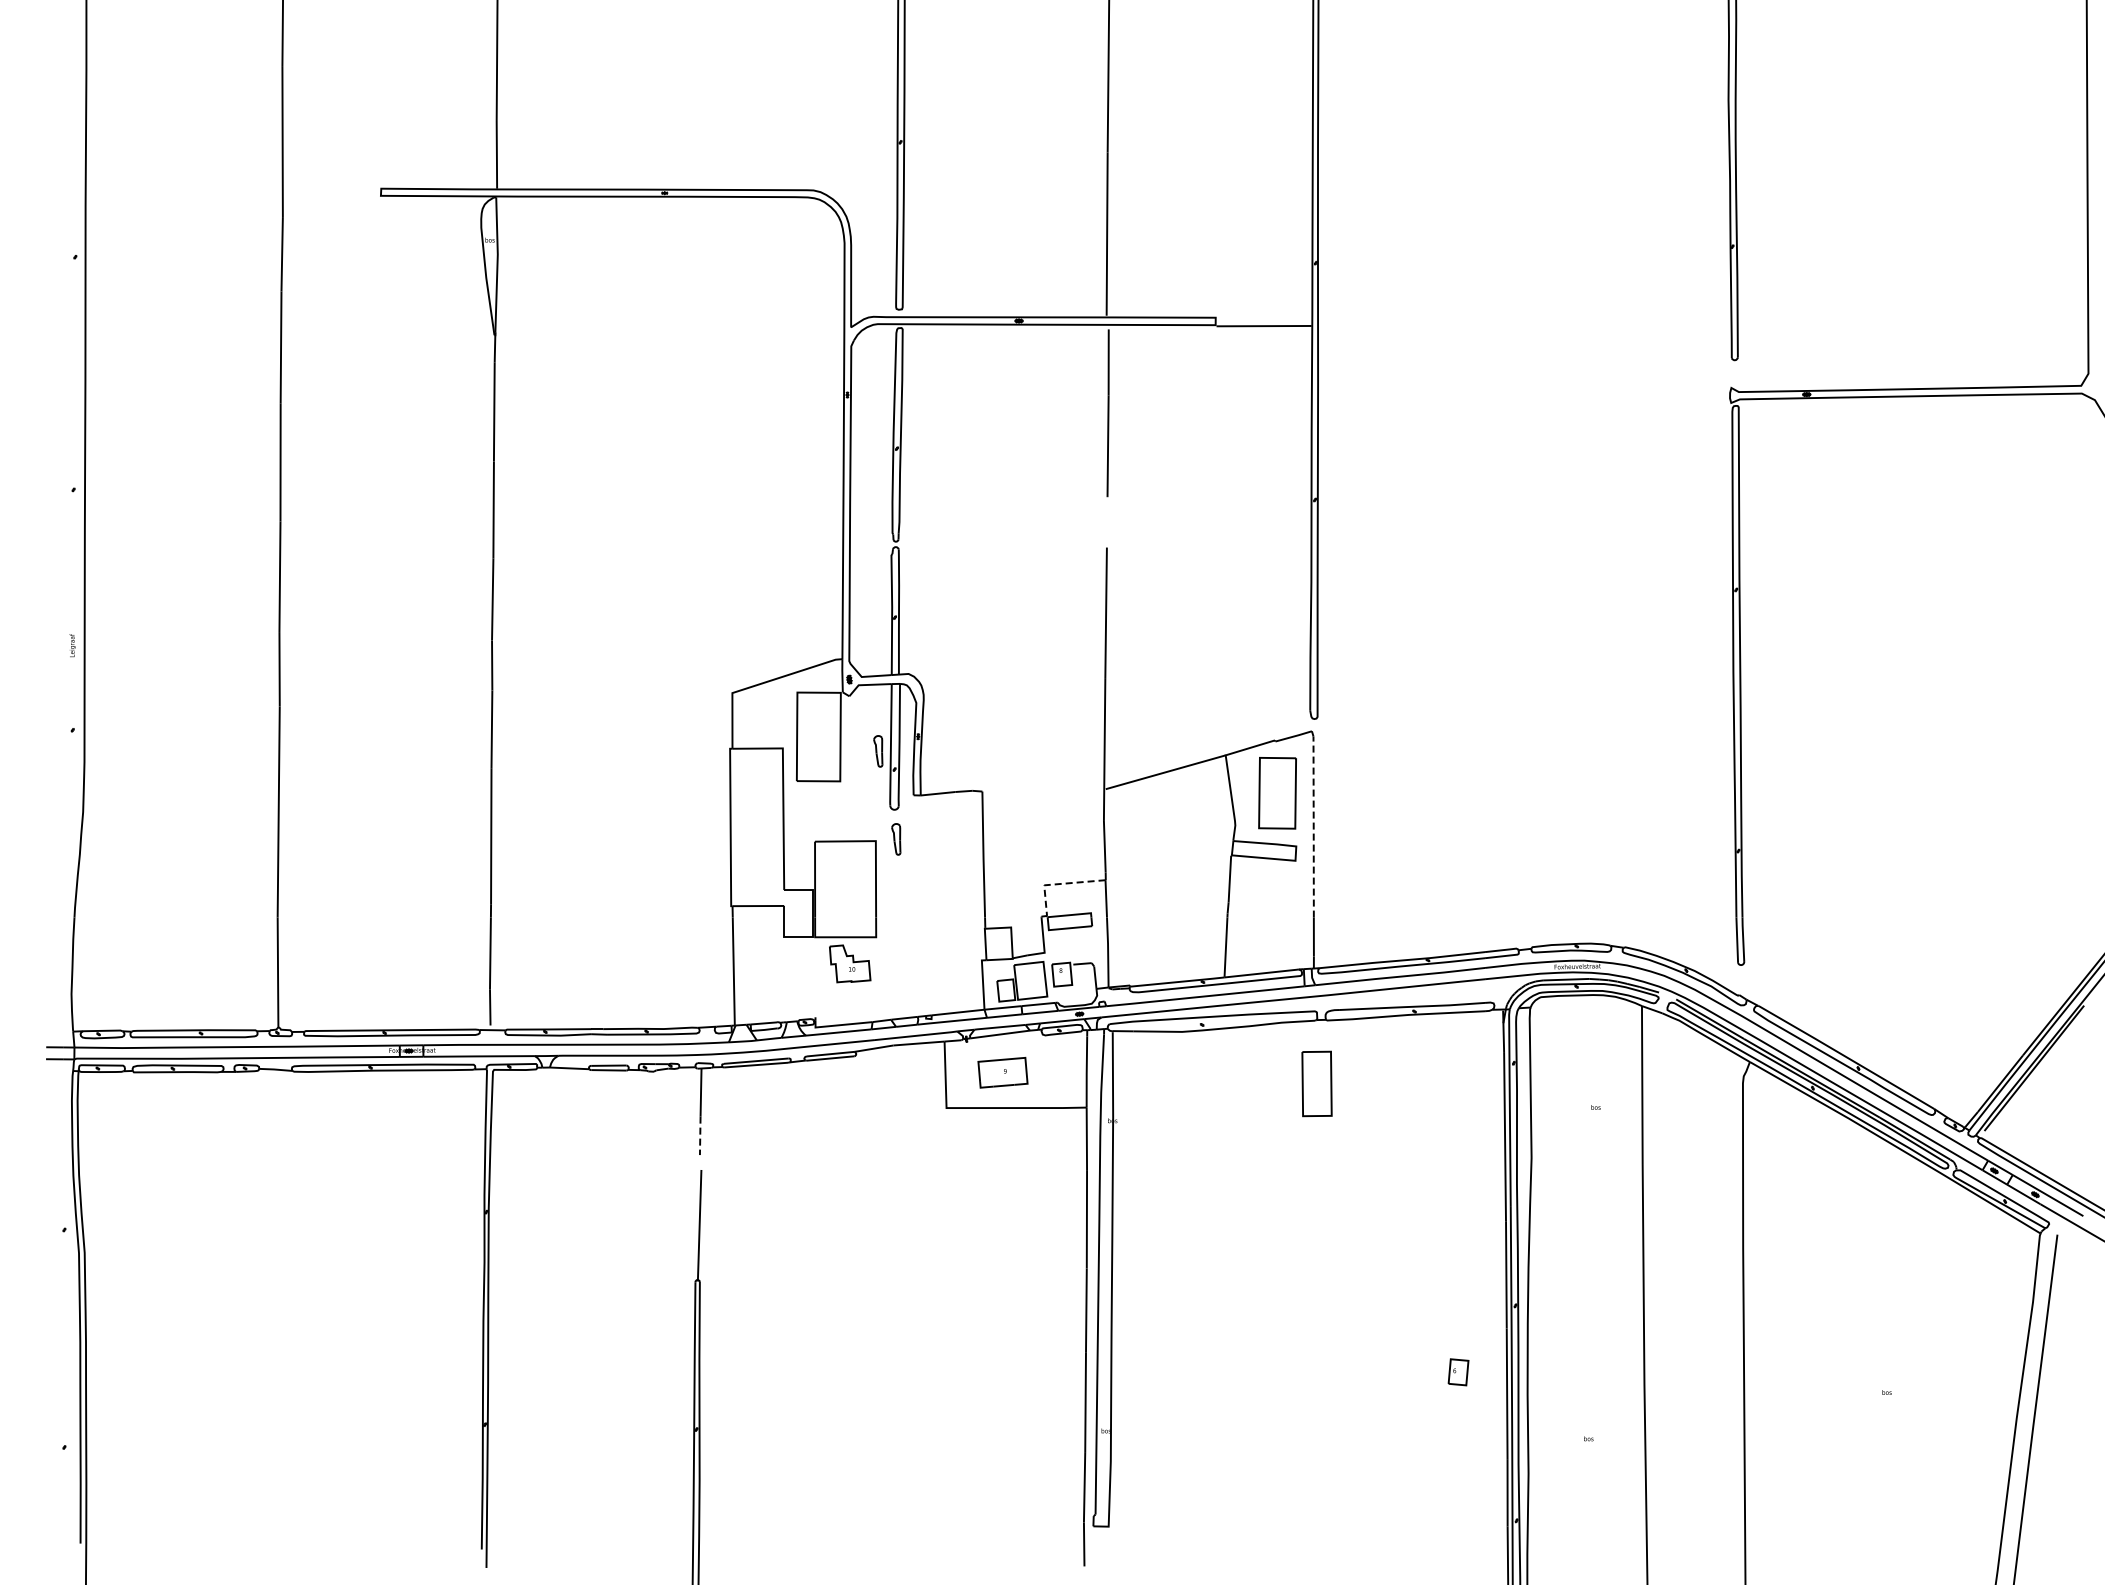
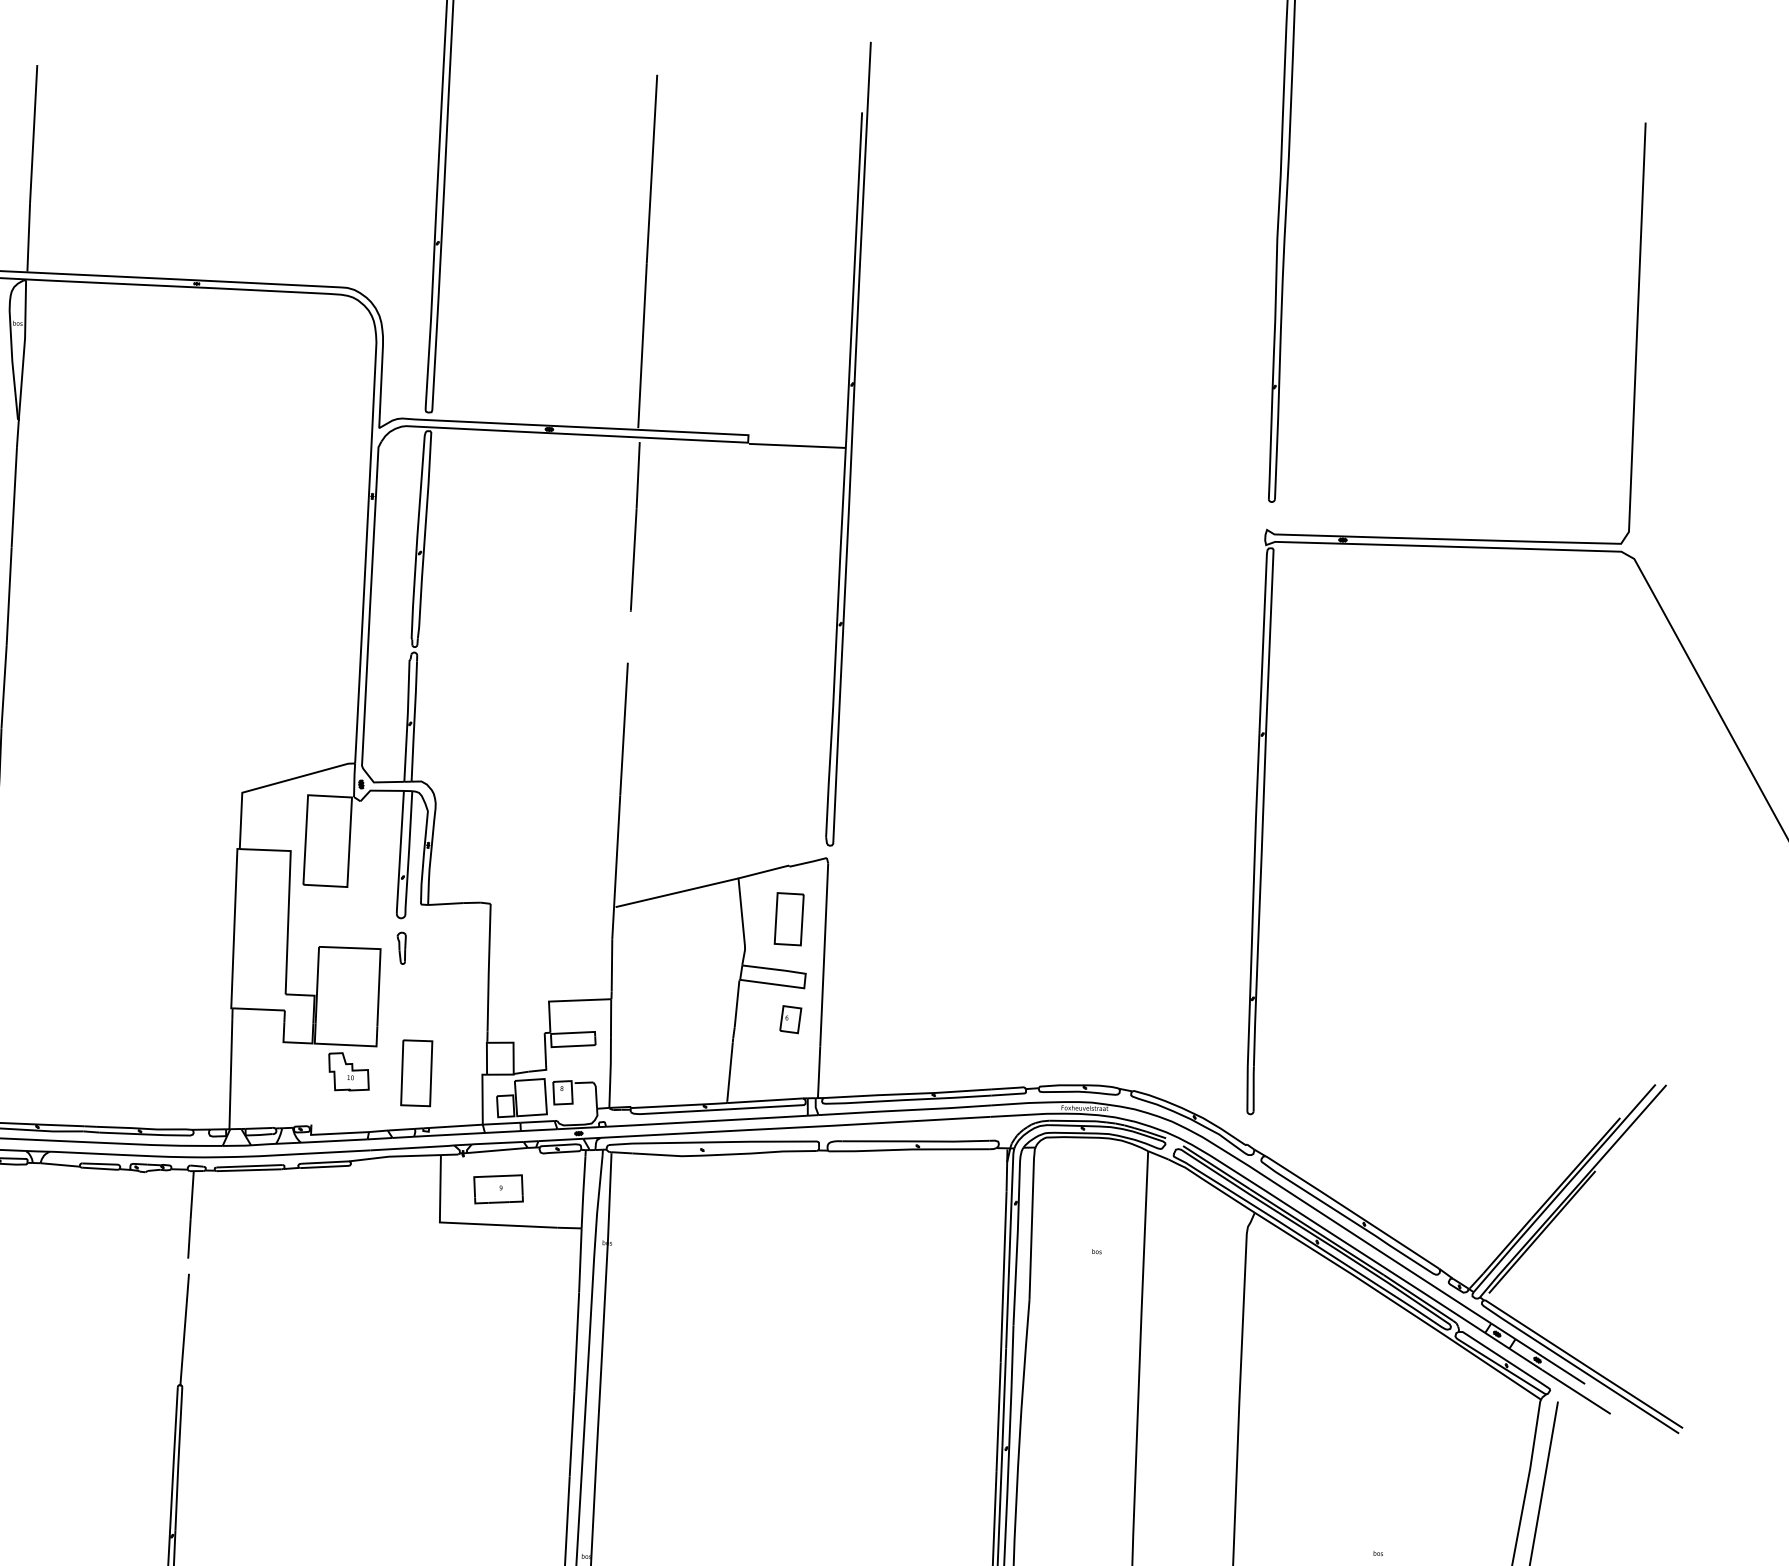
part: (878, 751) -> (387, 858), removed
part: (1277, 793) -> (789, 919), size x0.71
line: (1313, 827) -> (824, 955), dashed -> solid
line: (1059, 884) -> (564, 1001), dashed -> solid
part: (1316, 1083) -> (416, 1072), moved
line: (700, 1136) -> (189, 1239), dashed -> solid
part: (1458, 1372) -> (790, 1019), moved

